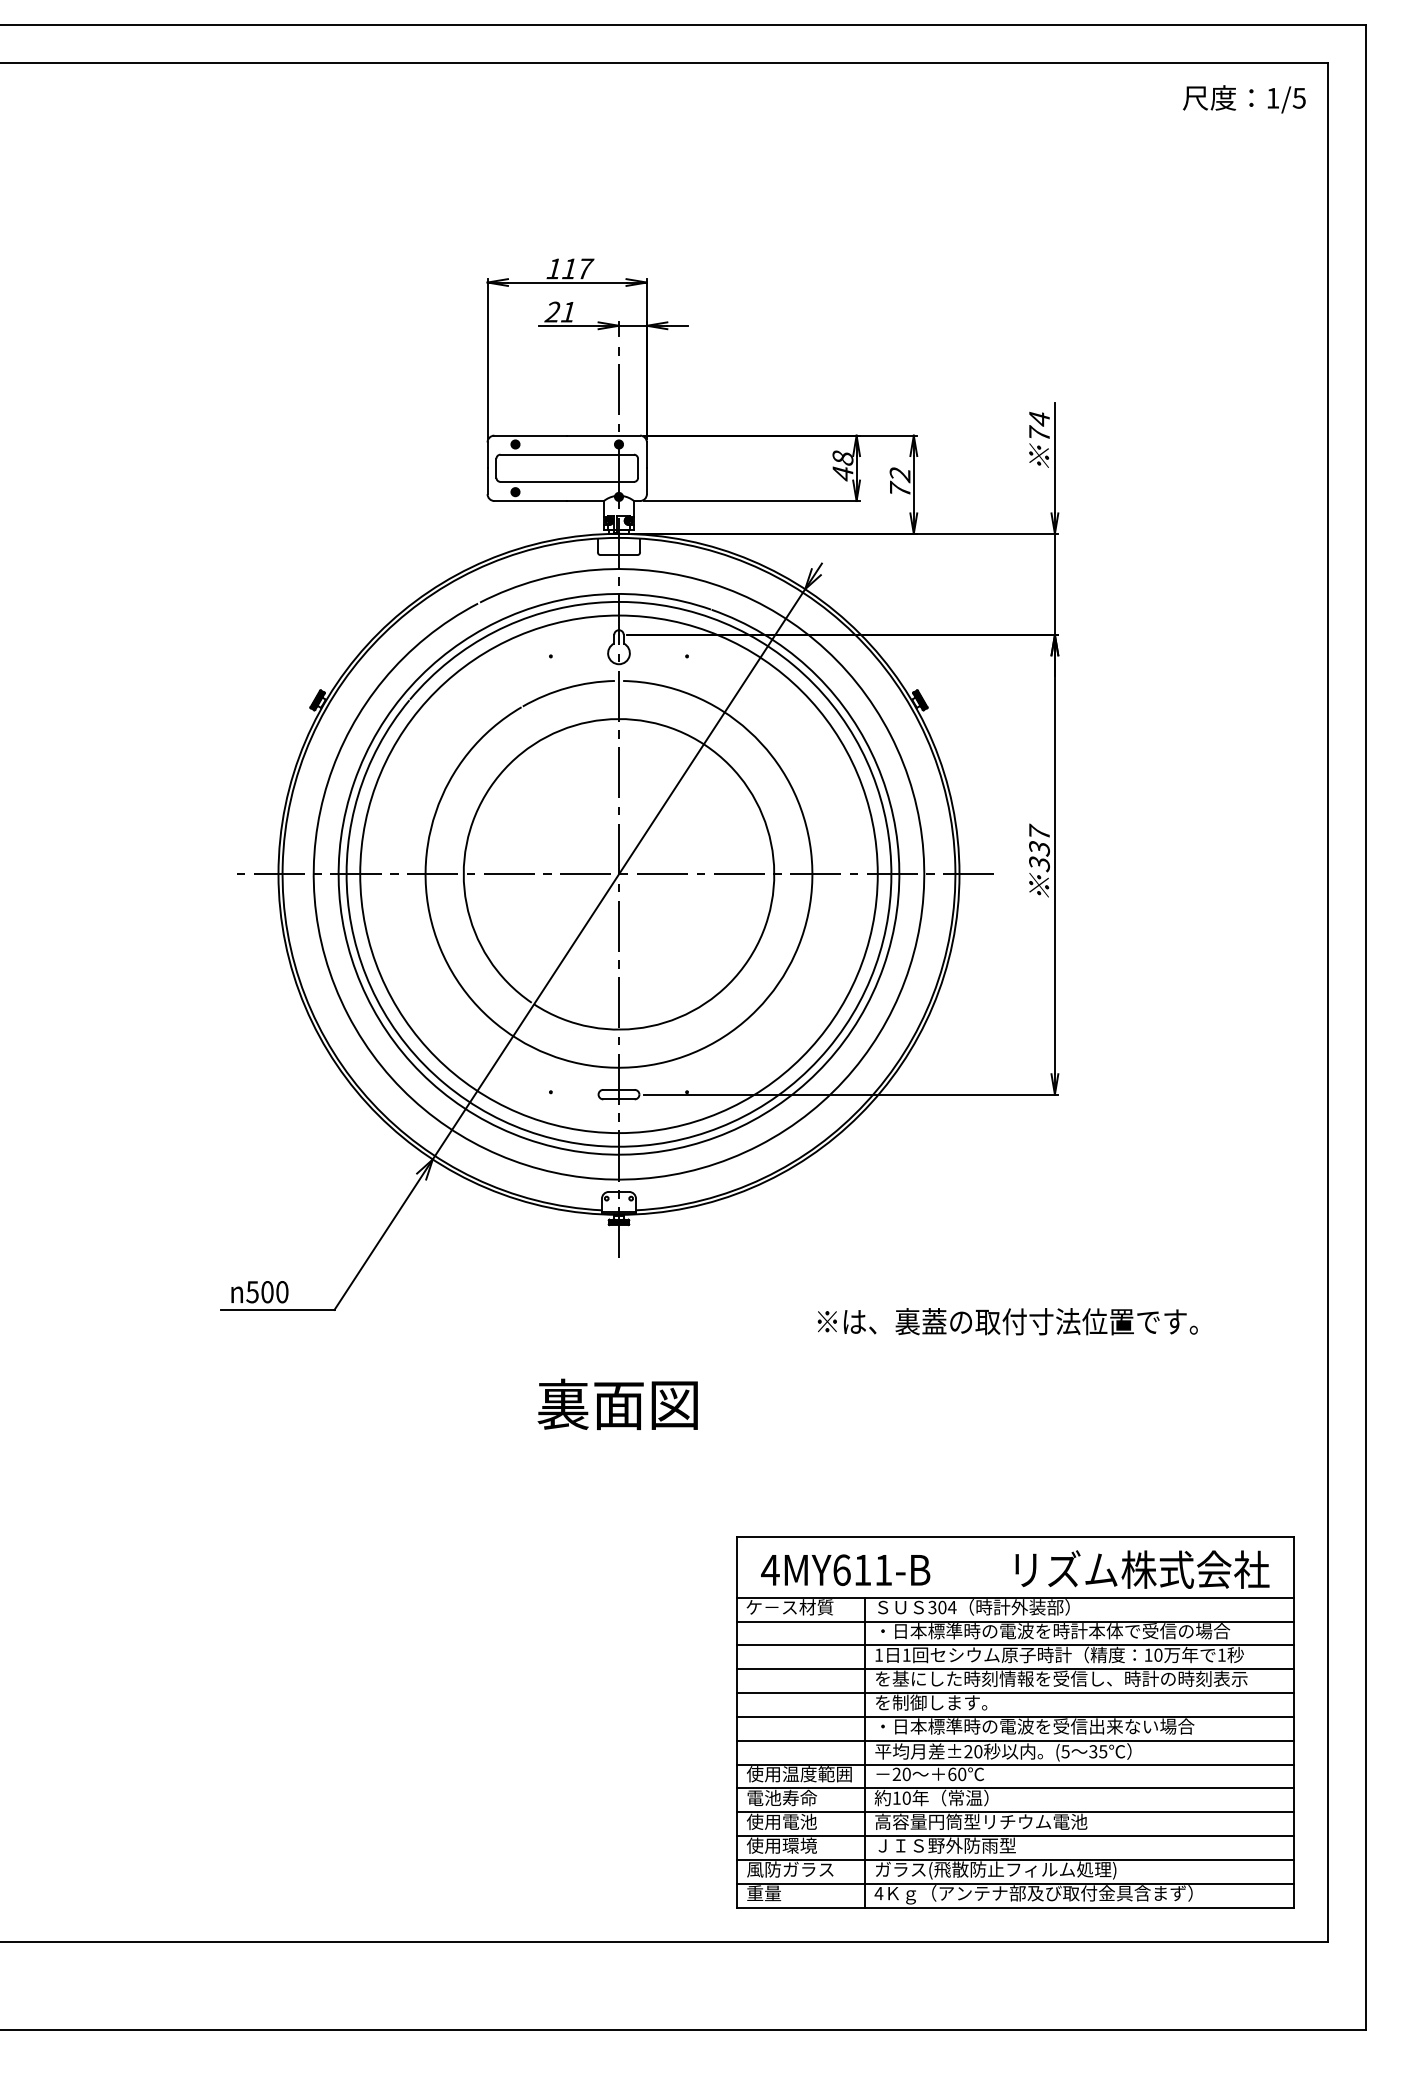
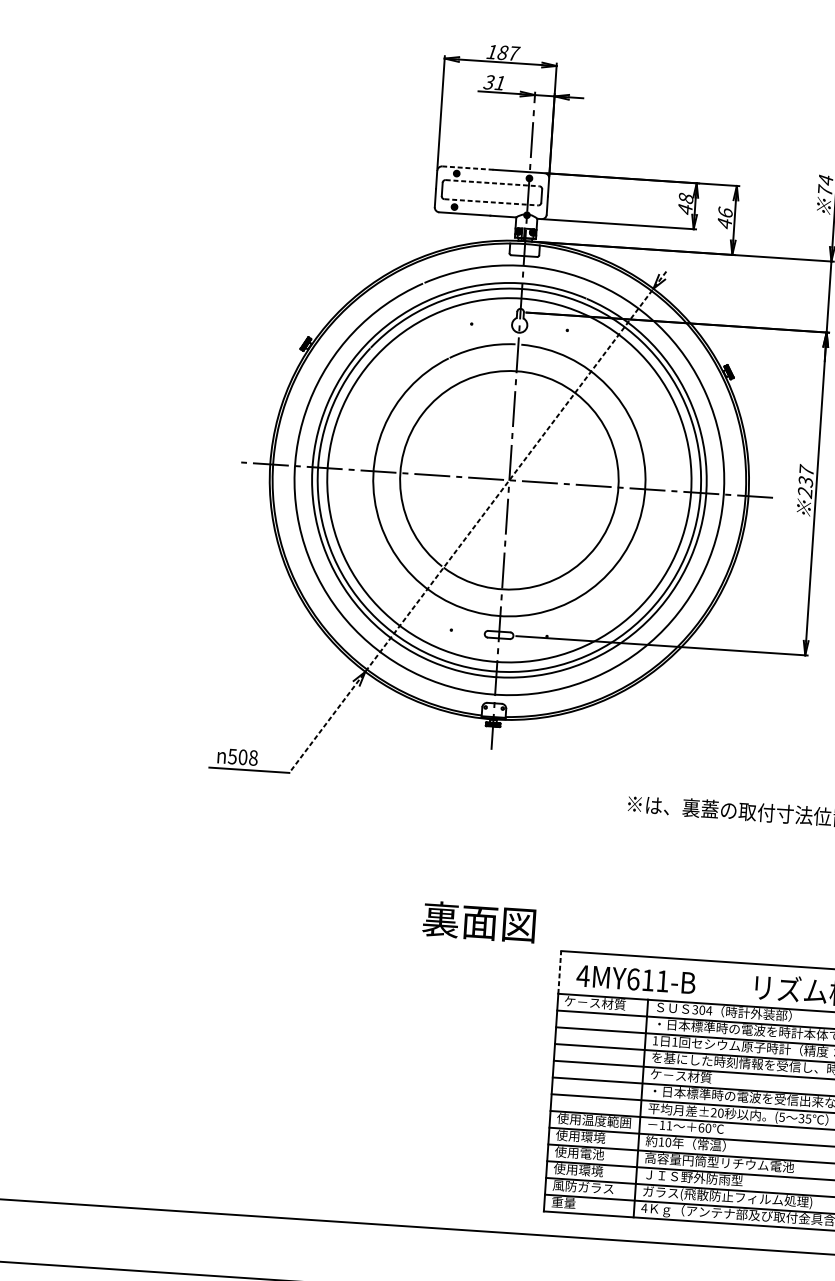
text: (569, 268) -> (502, 52), 117 -> 187
text: (552, 312) -> (488, 82), 21 -> 31
line: (530, 435) -> (467, 167), solid -> dashed
line: (567, 454) -> (492, 183), solid -> dashed
line: (567, 481) -> (491, 202), solid -> dashed
text: (899, 481) -> (724, 217), 72 -> 46
text: (1039, 864) -> (805, 493), 337 -> 237
line: (578, 936) -> (478, 522), solid -> dashed
text: (282, 1291) -> (253, 757), 500 -> 508
text: (617, 1403) -> (479, 921), moved
line: (736, 1566) -> (559, 971), solid -> dashed
text: (931, 1702) -> (690, 1076), を制御します。 -> ケ－ス材質
text: (901, 1774) -> (665, 1125), 20 -> 11
text: (781, 1797) -> (580, 1136), 電池寿命 -> 使用環境

